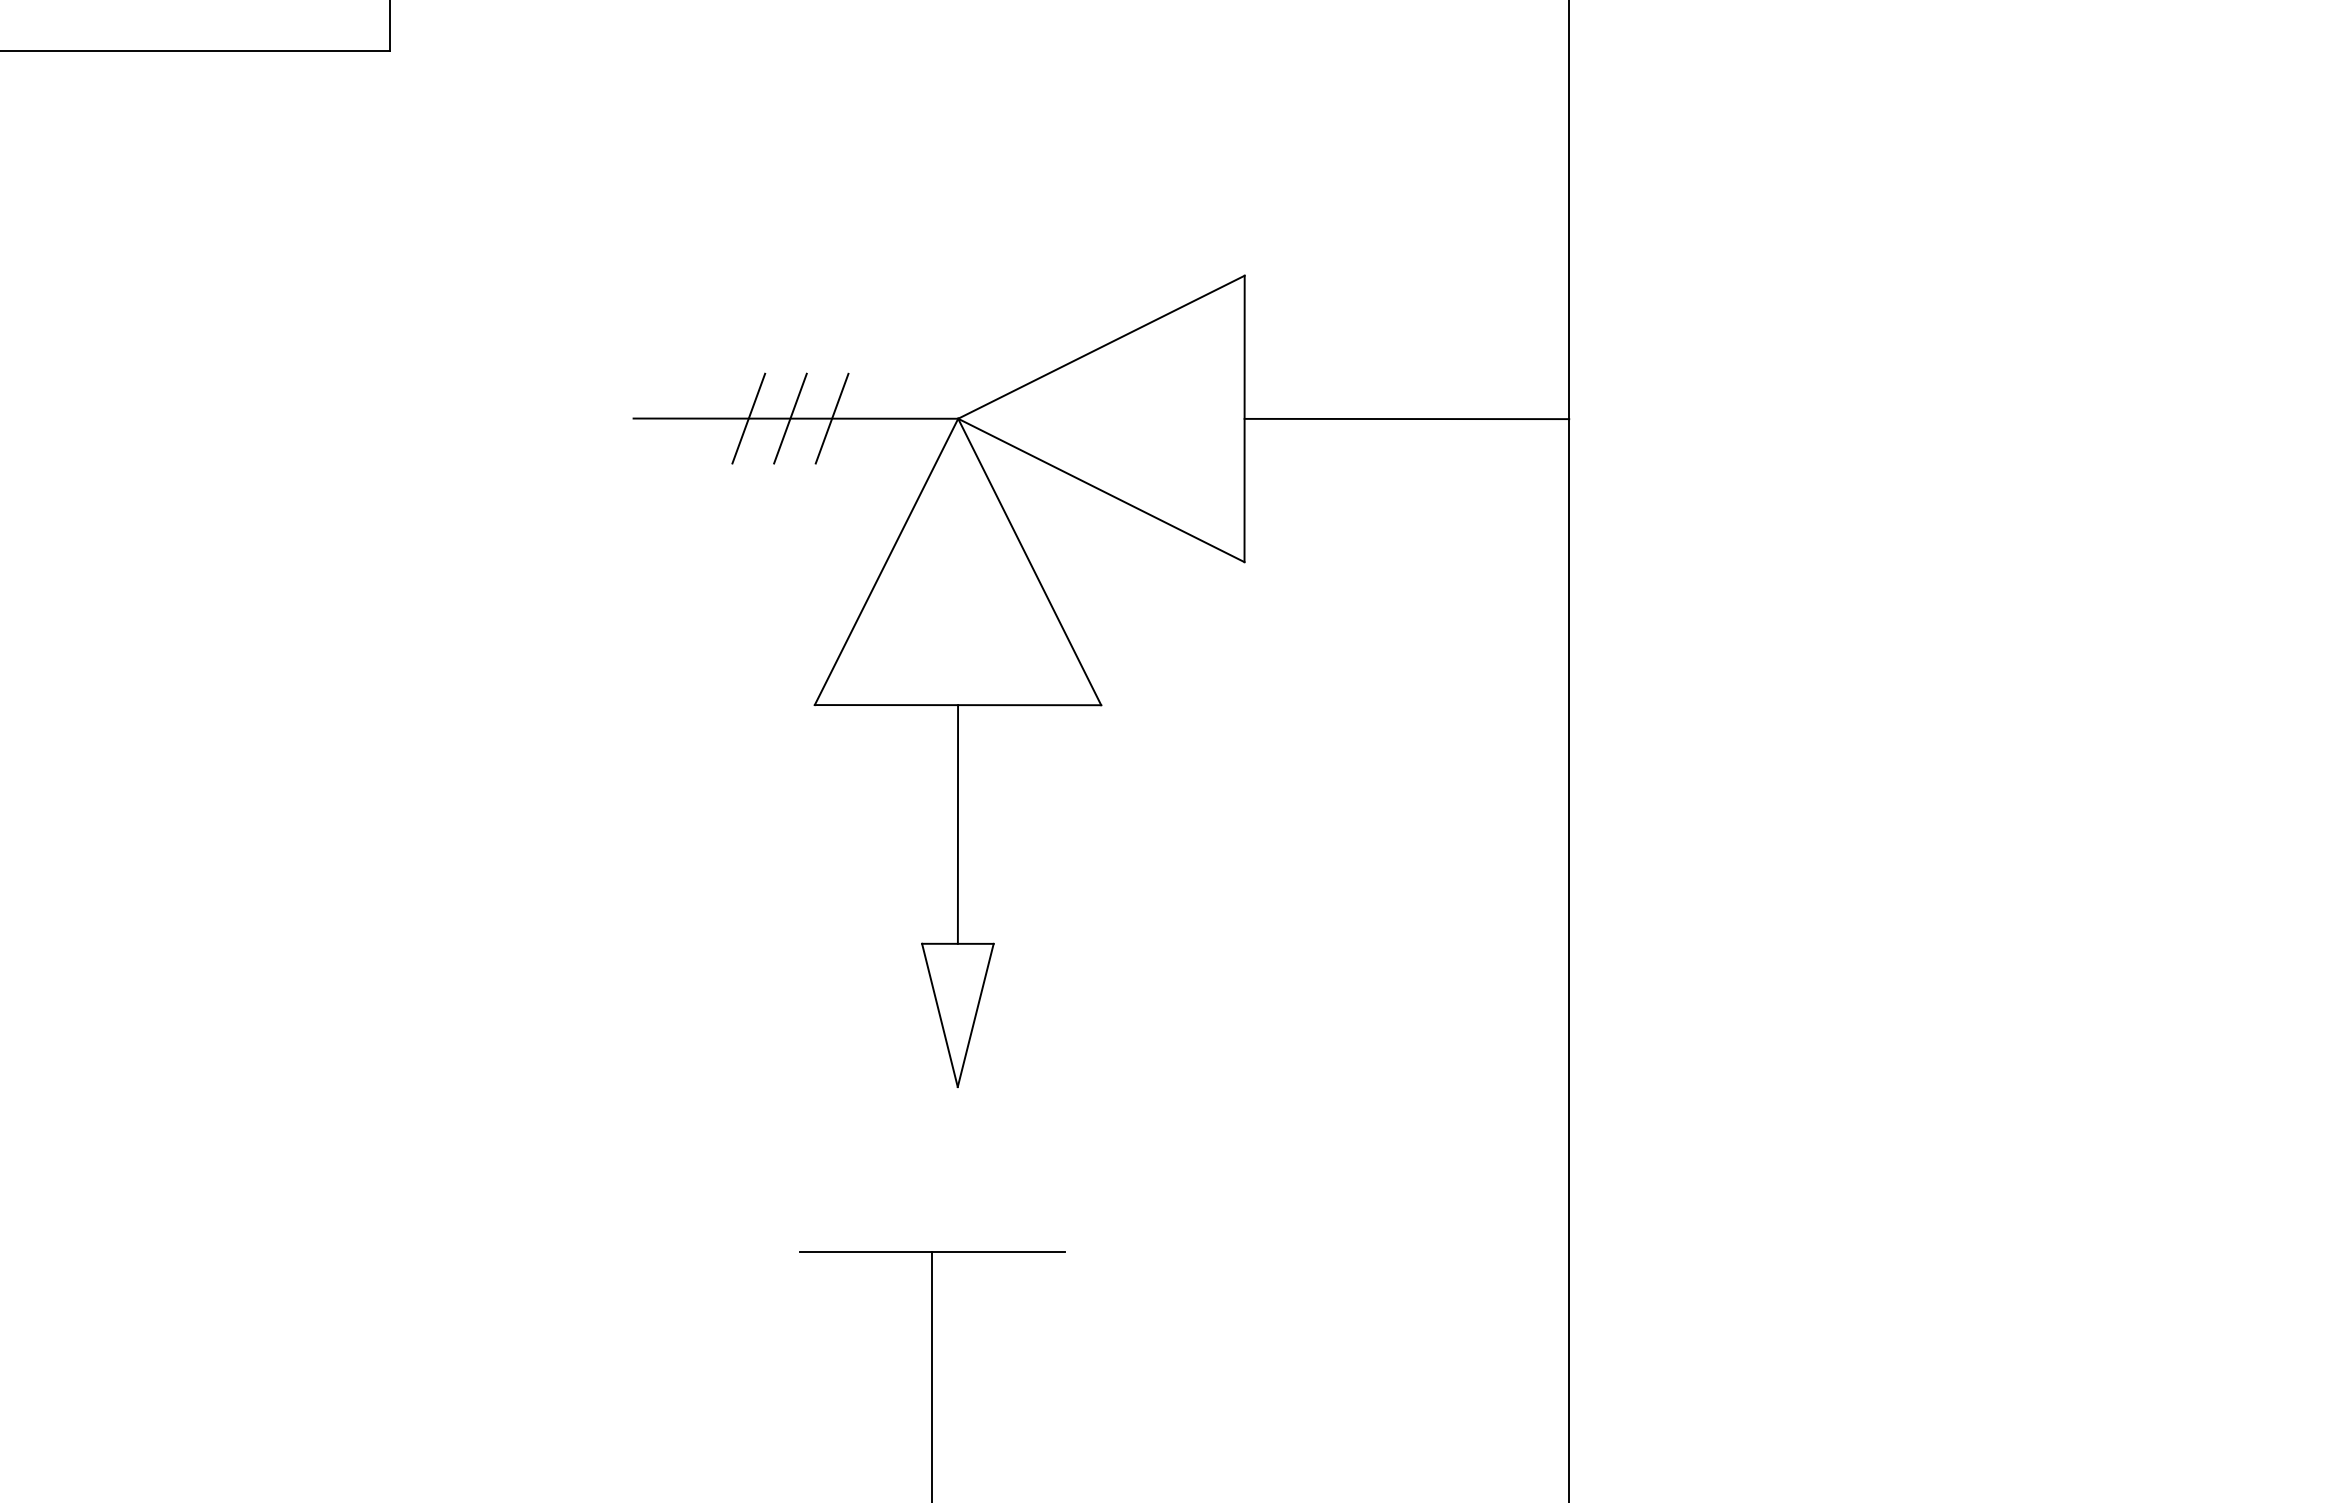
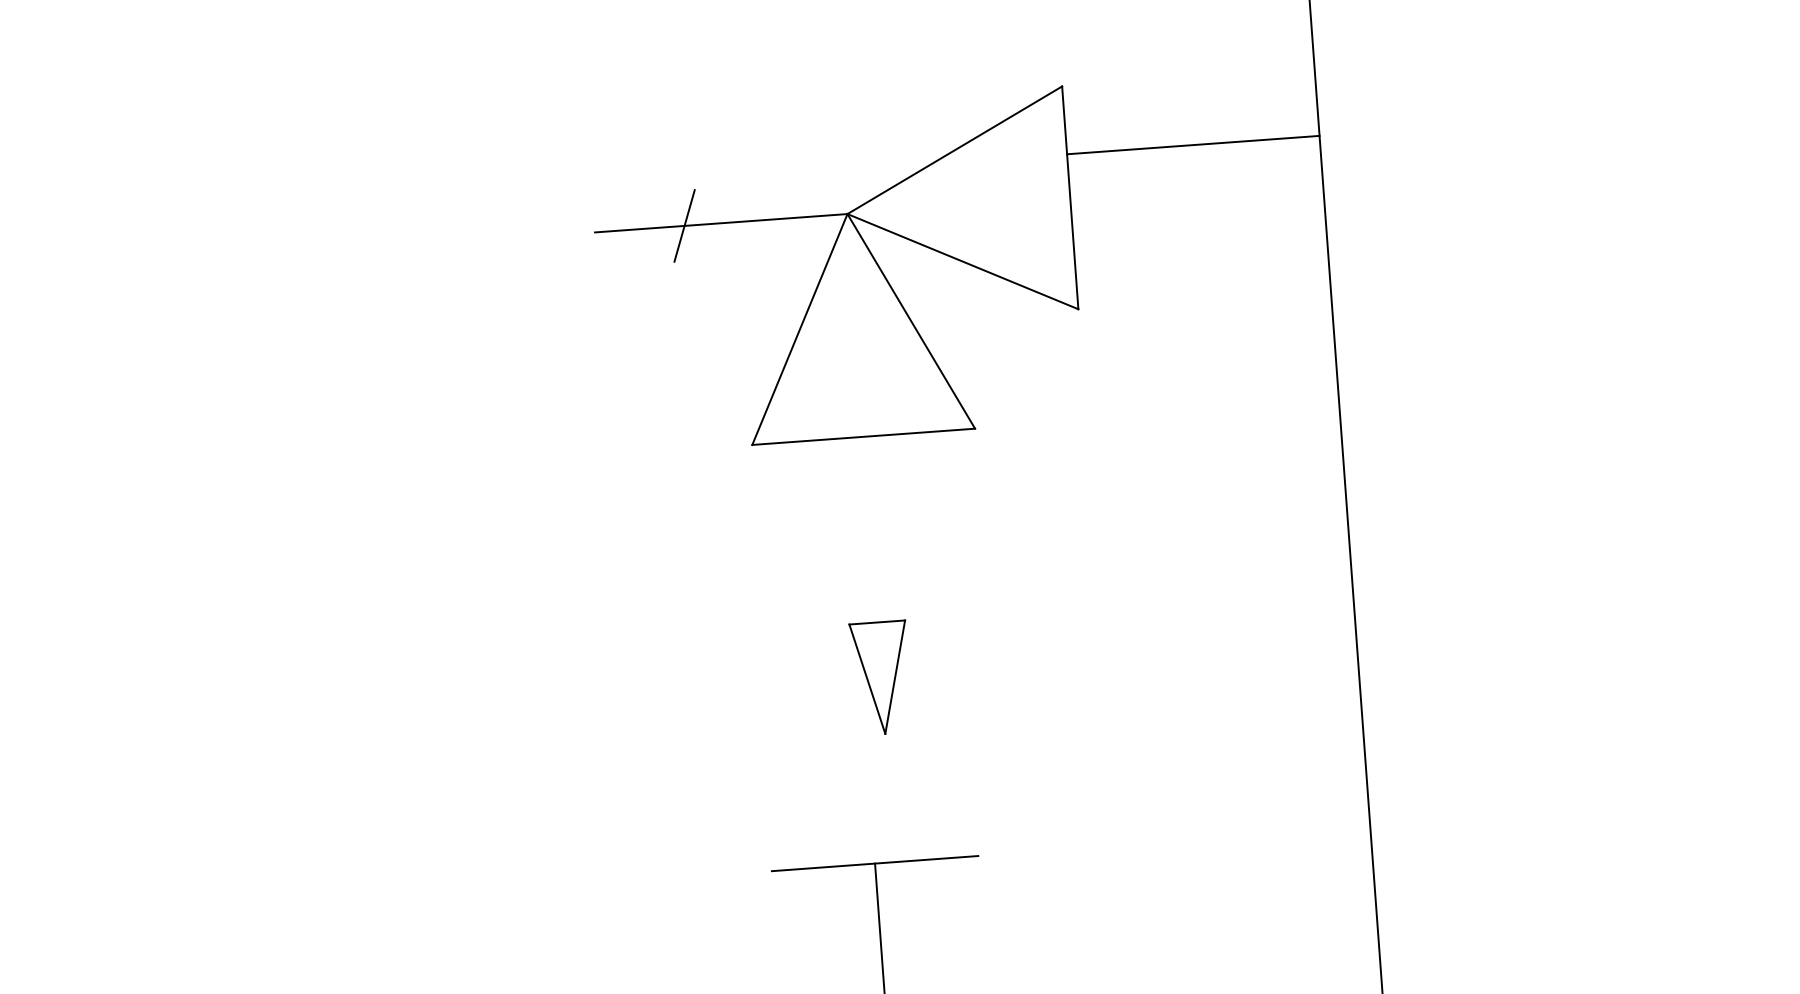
line: (790, 418) -> (717, 223), removed
line: (831, 418) -> (748, 221), removed
line: (1406, 418) -> (1192, 144), moved
line: (957, 824) -> (870, 529), removed

